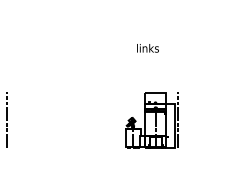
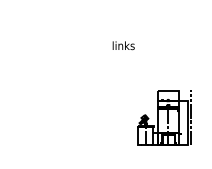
text: (147, 48) -> (123, 45), moved
line: (6, 119) -> (19, 116), removed

